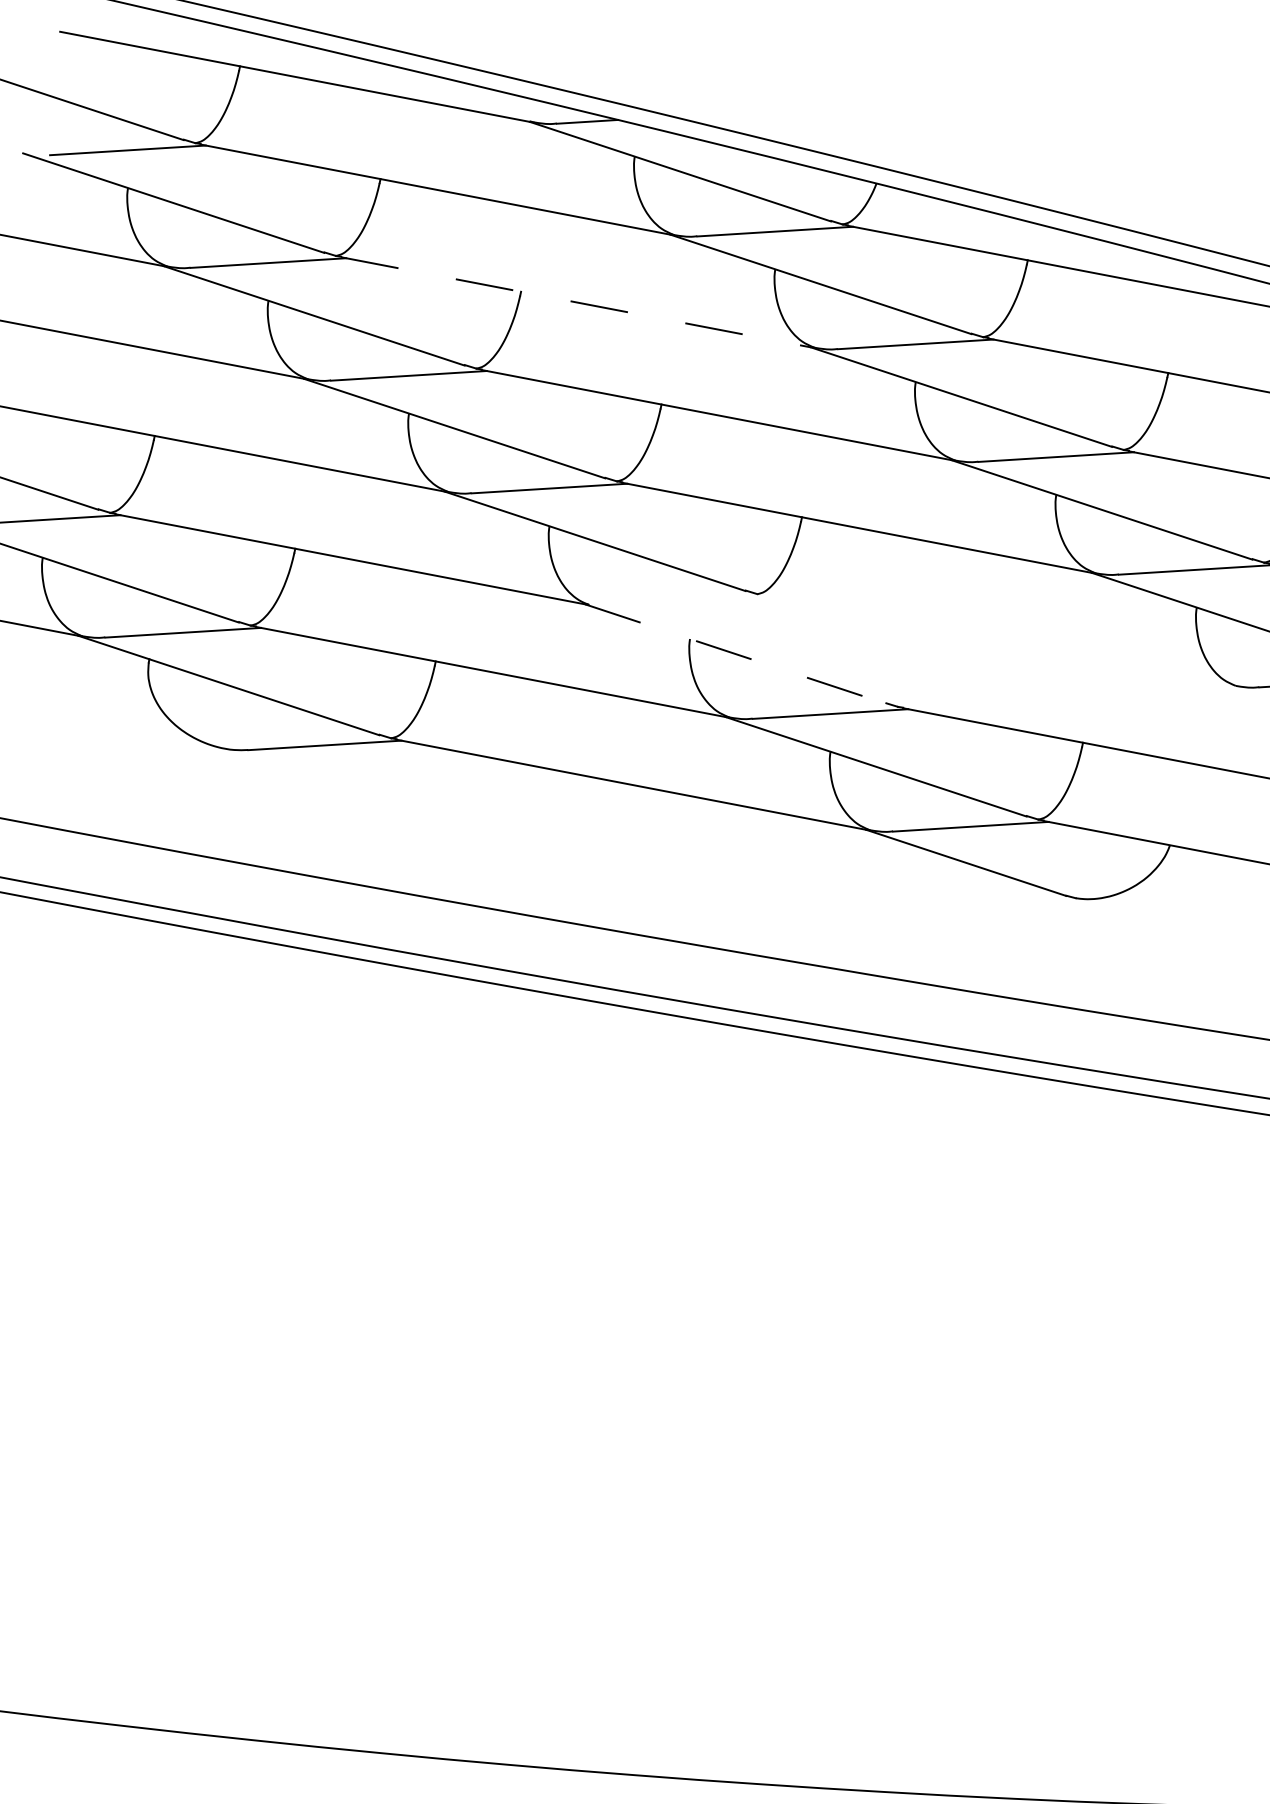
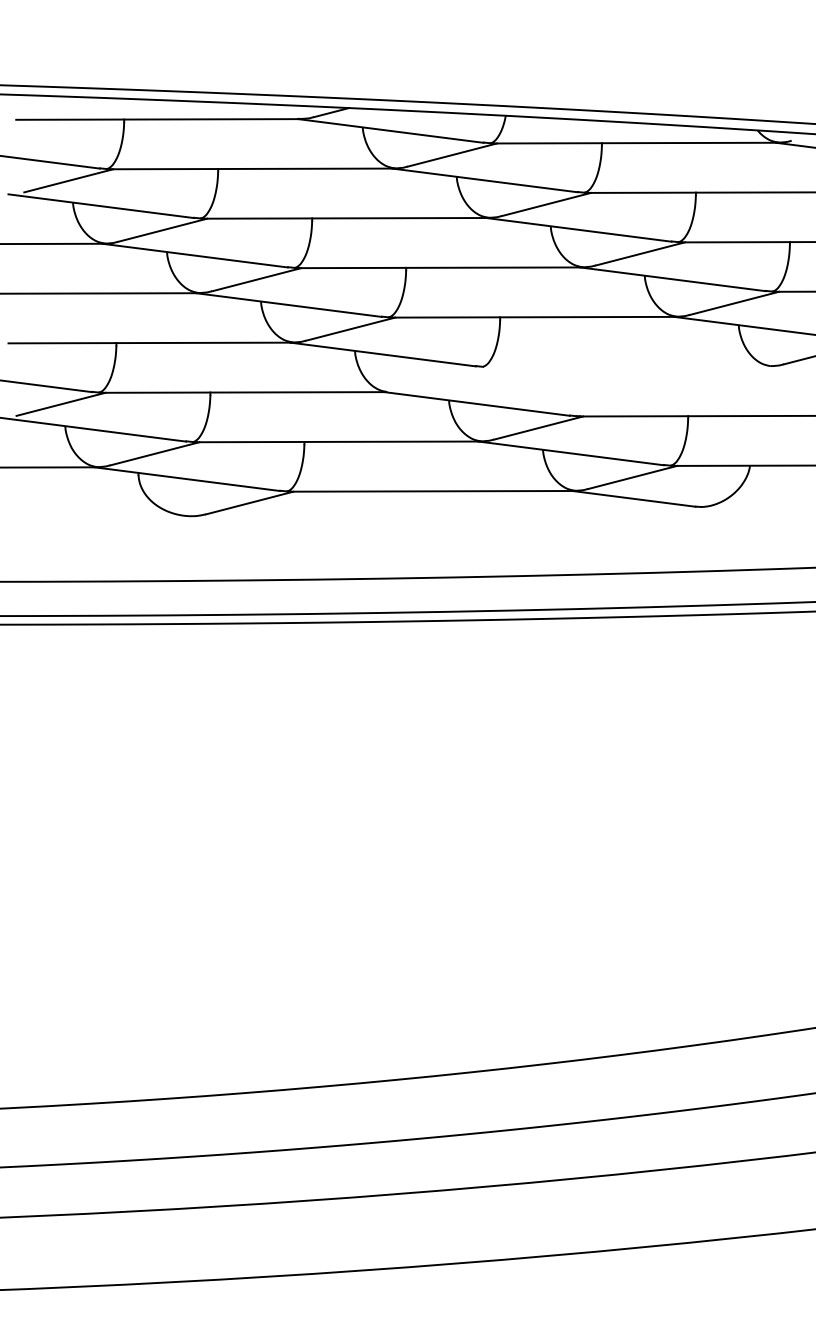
line: (576, 302) -> (345, 218), dashed -> solid
line: (736, 655) -> (477, 404), dashed -> solid

